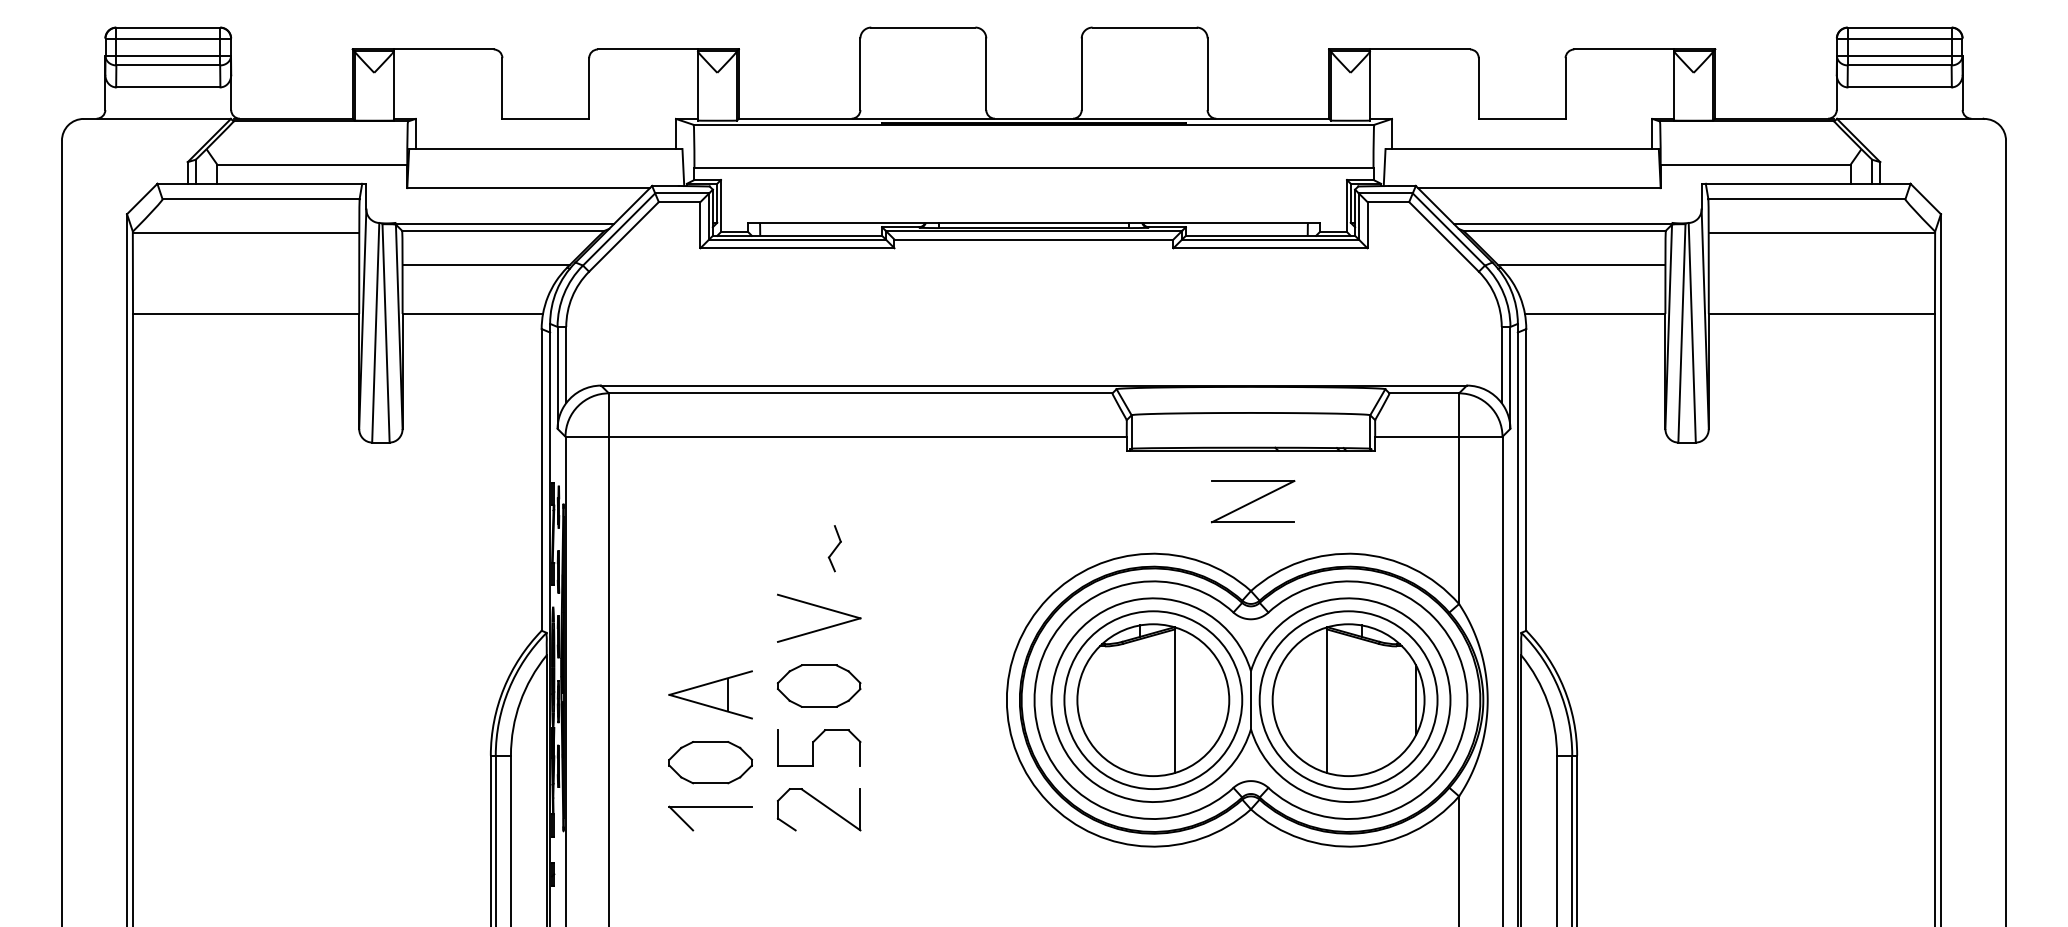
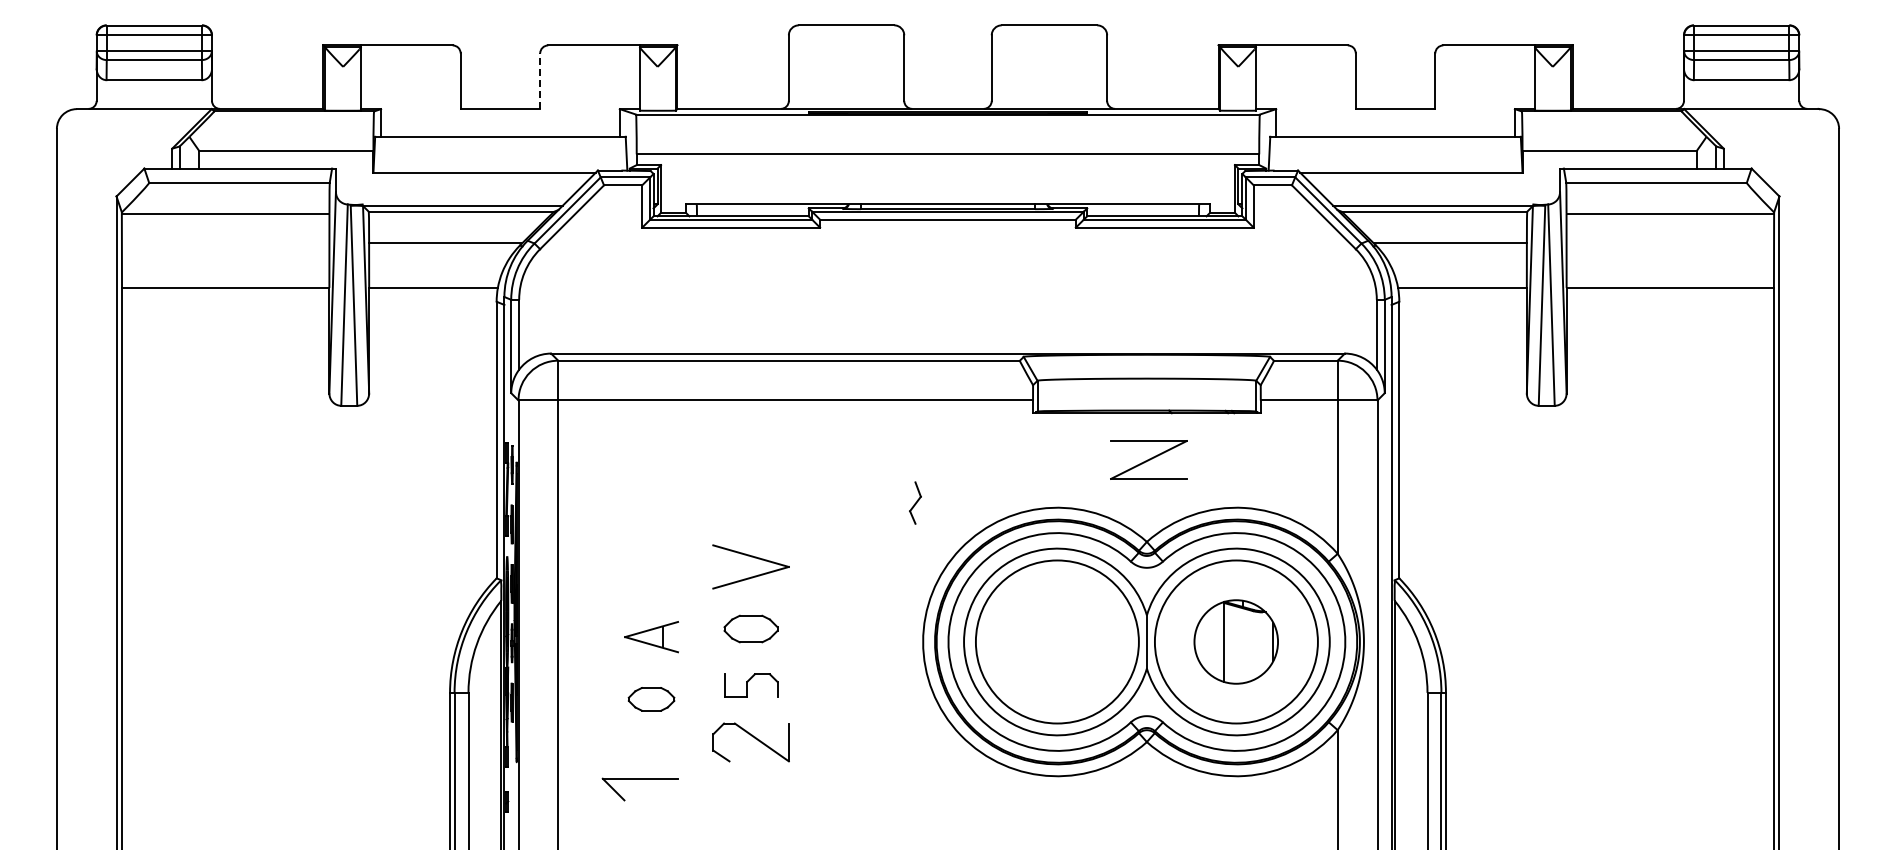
line: (589, 88) -> (540, 81), solid -> dashed
part: (834, 548) -> (915, 502), moved
part: (818, 685) -> (750, 628), size x0.7
part: (710, 694) -> (651, 636), size x0.7
part: (1152, 699) -> (1056, 641), removed
part: (1347, 699) -> (1235, 641), size x0.6
part: (818, 747) -> (750, 685), size x0.7
part: (710, 762) -> (651, 699), size x0.6
part: (709, 807) -> (639, 779), moved

